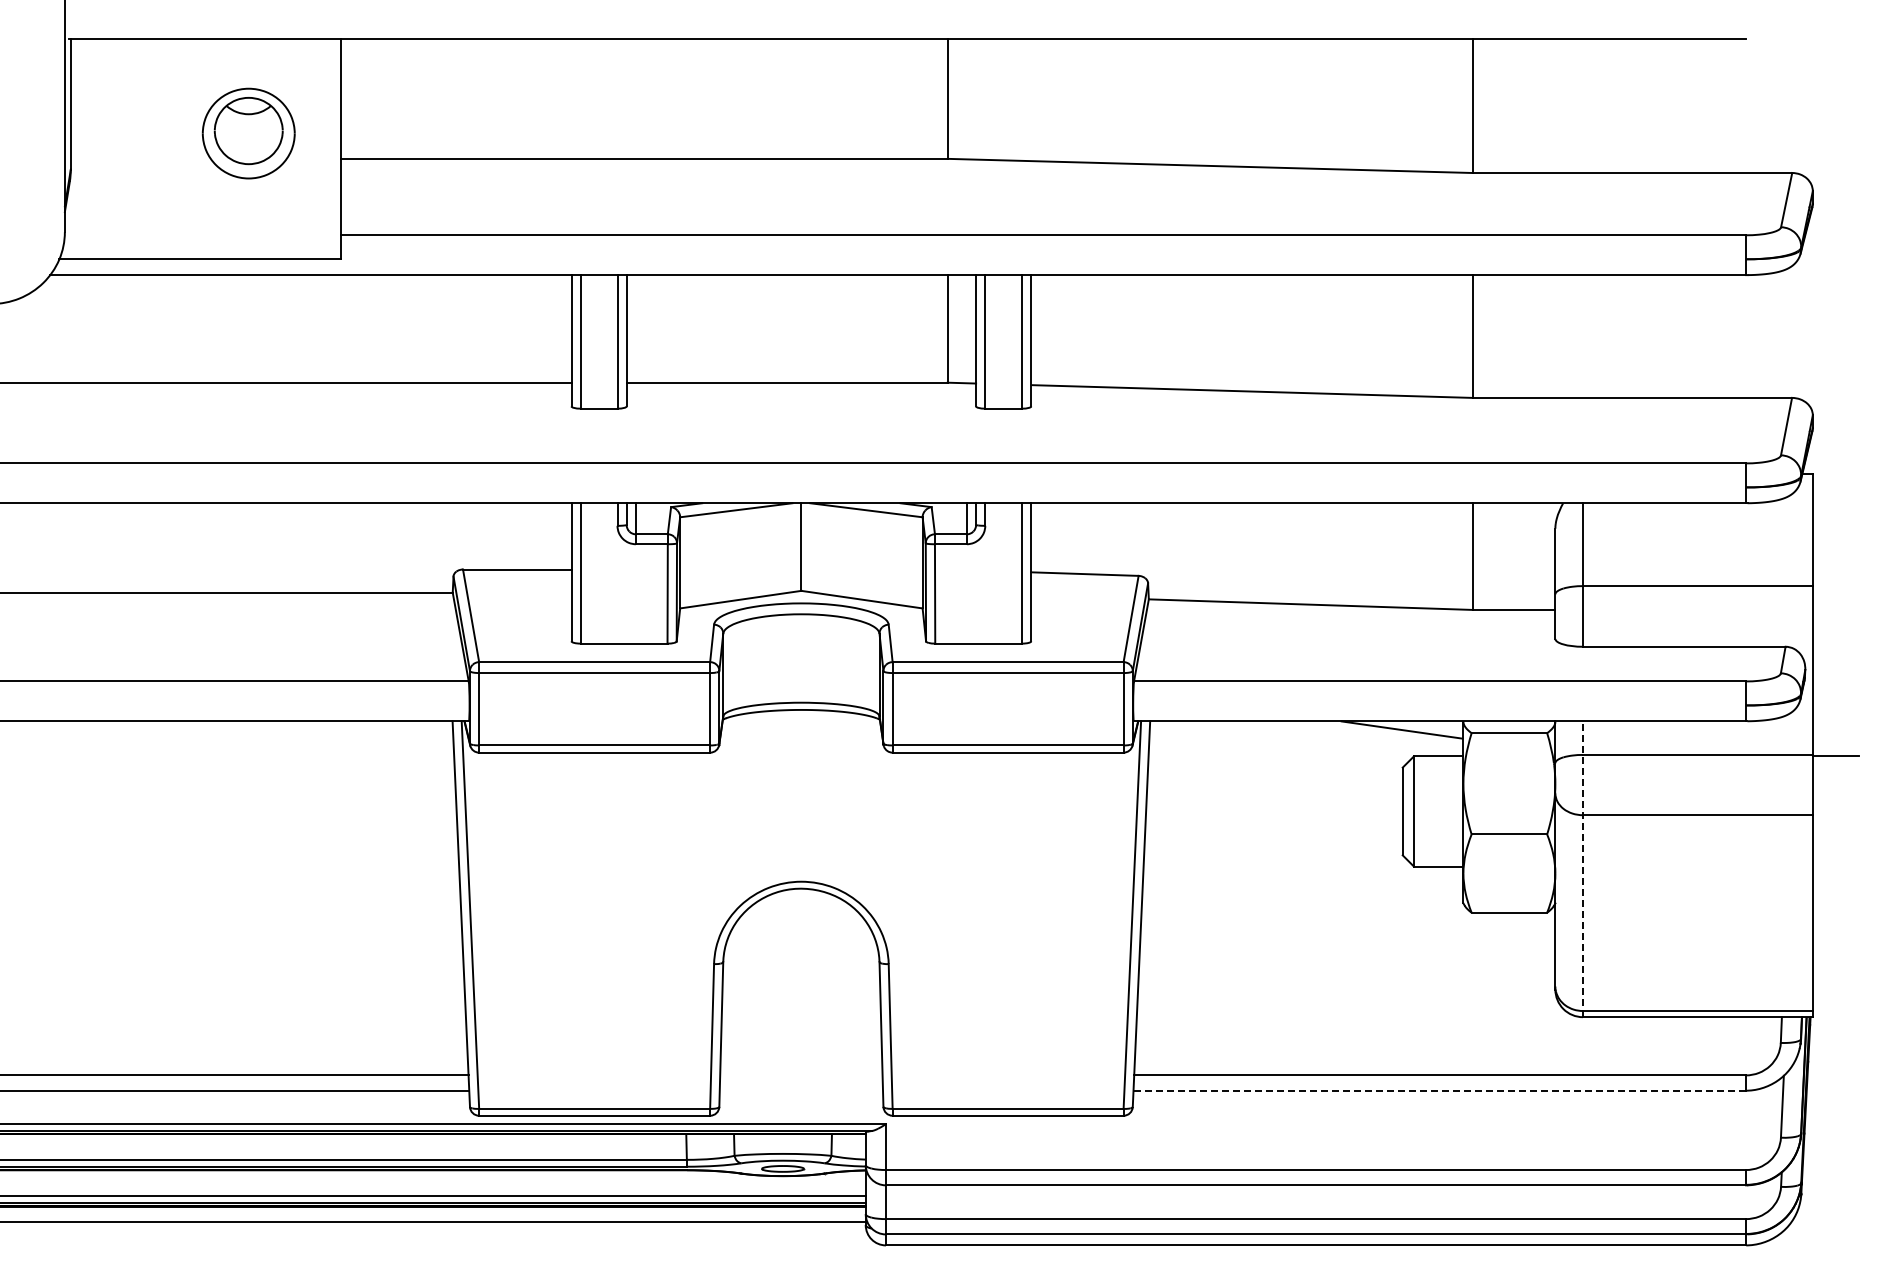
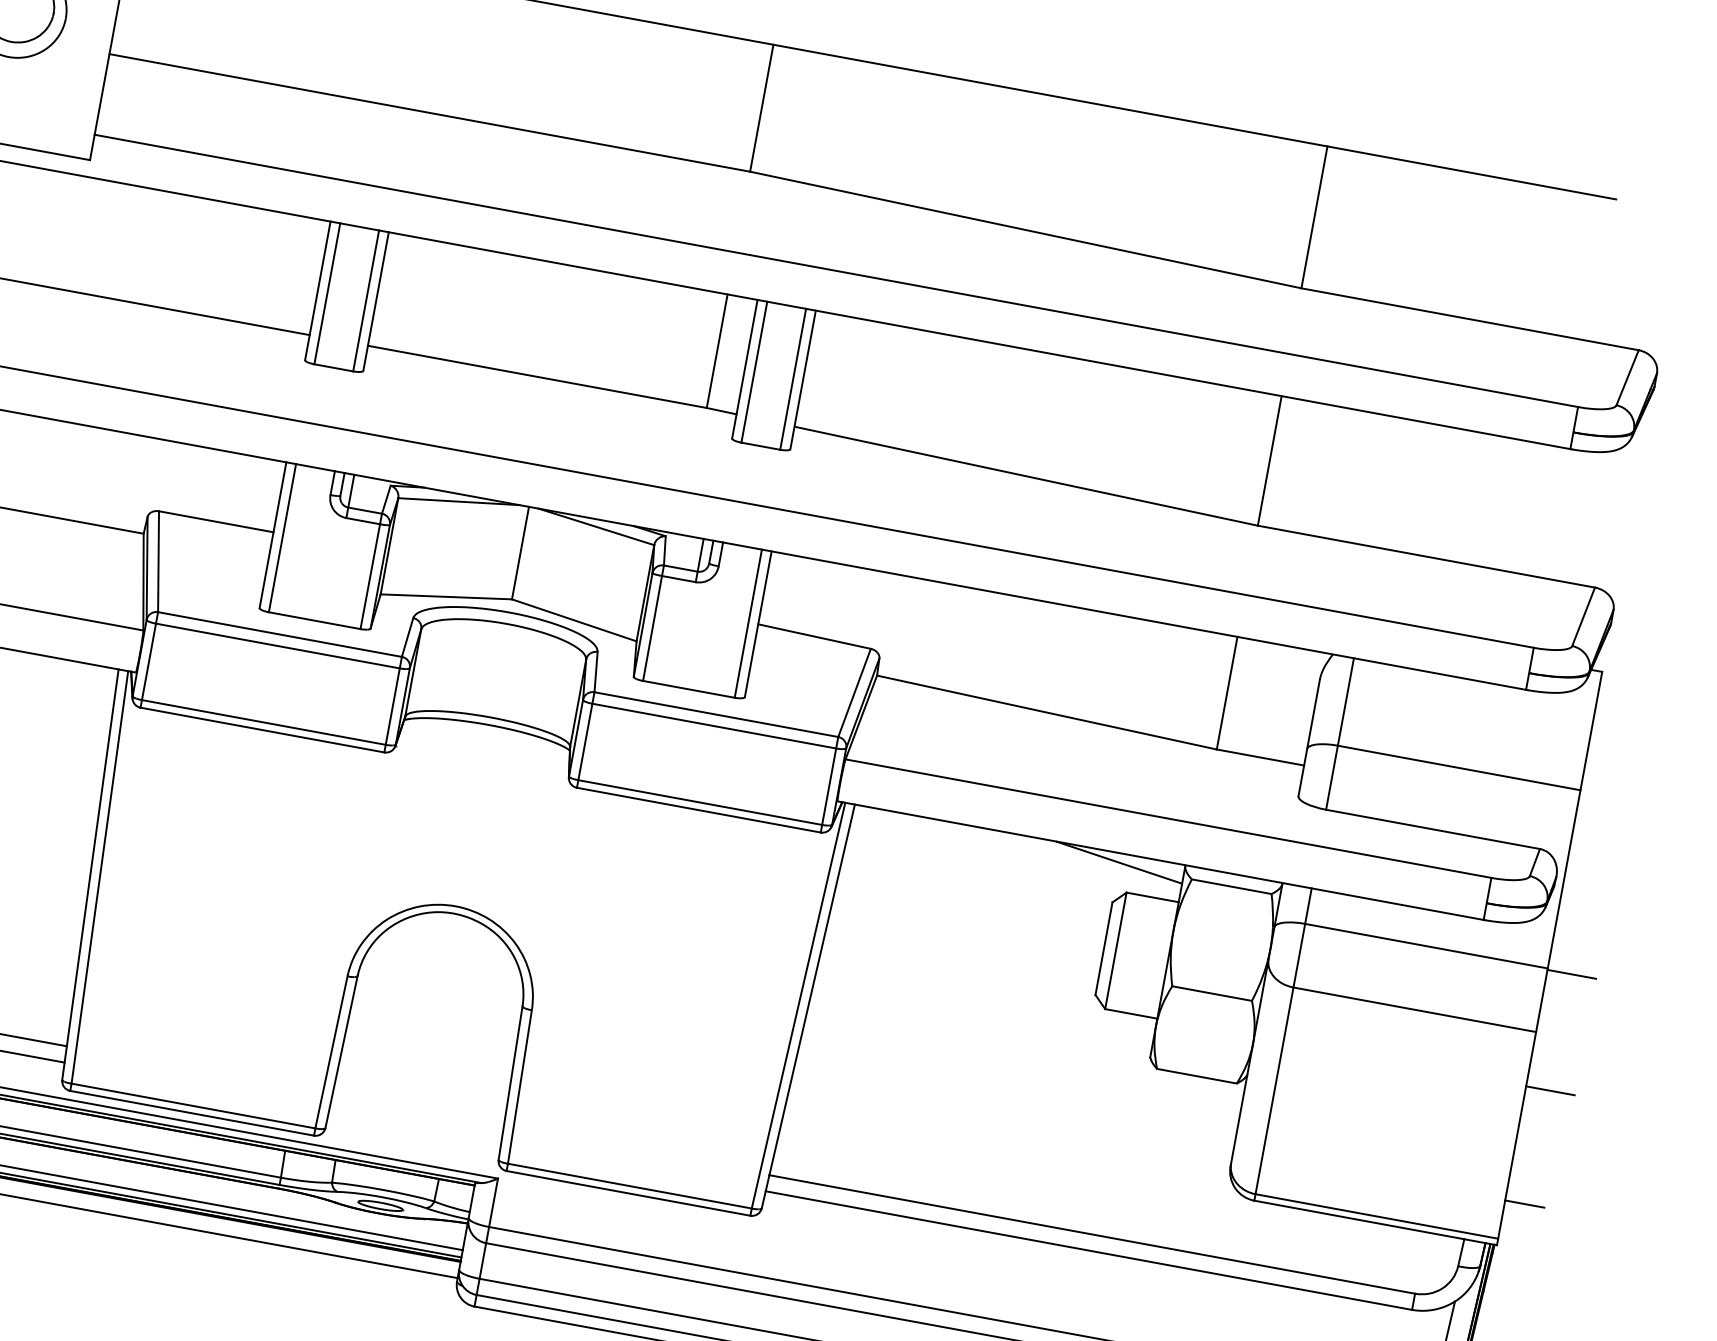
line: (1835, 866) -> (1550, 1090), added
line: (1582, 869) -> (1282, 1044), dashed -> solid
line: (1830, 974) -> (1523, 1203), added
line: (1439, 1090) -> (1088, 1250), dashed -> solid

